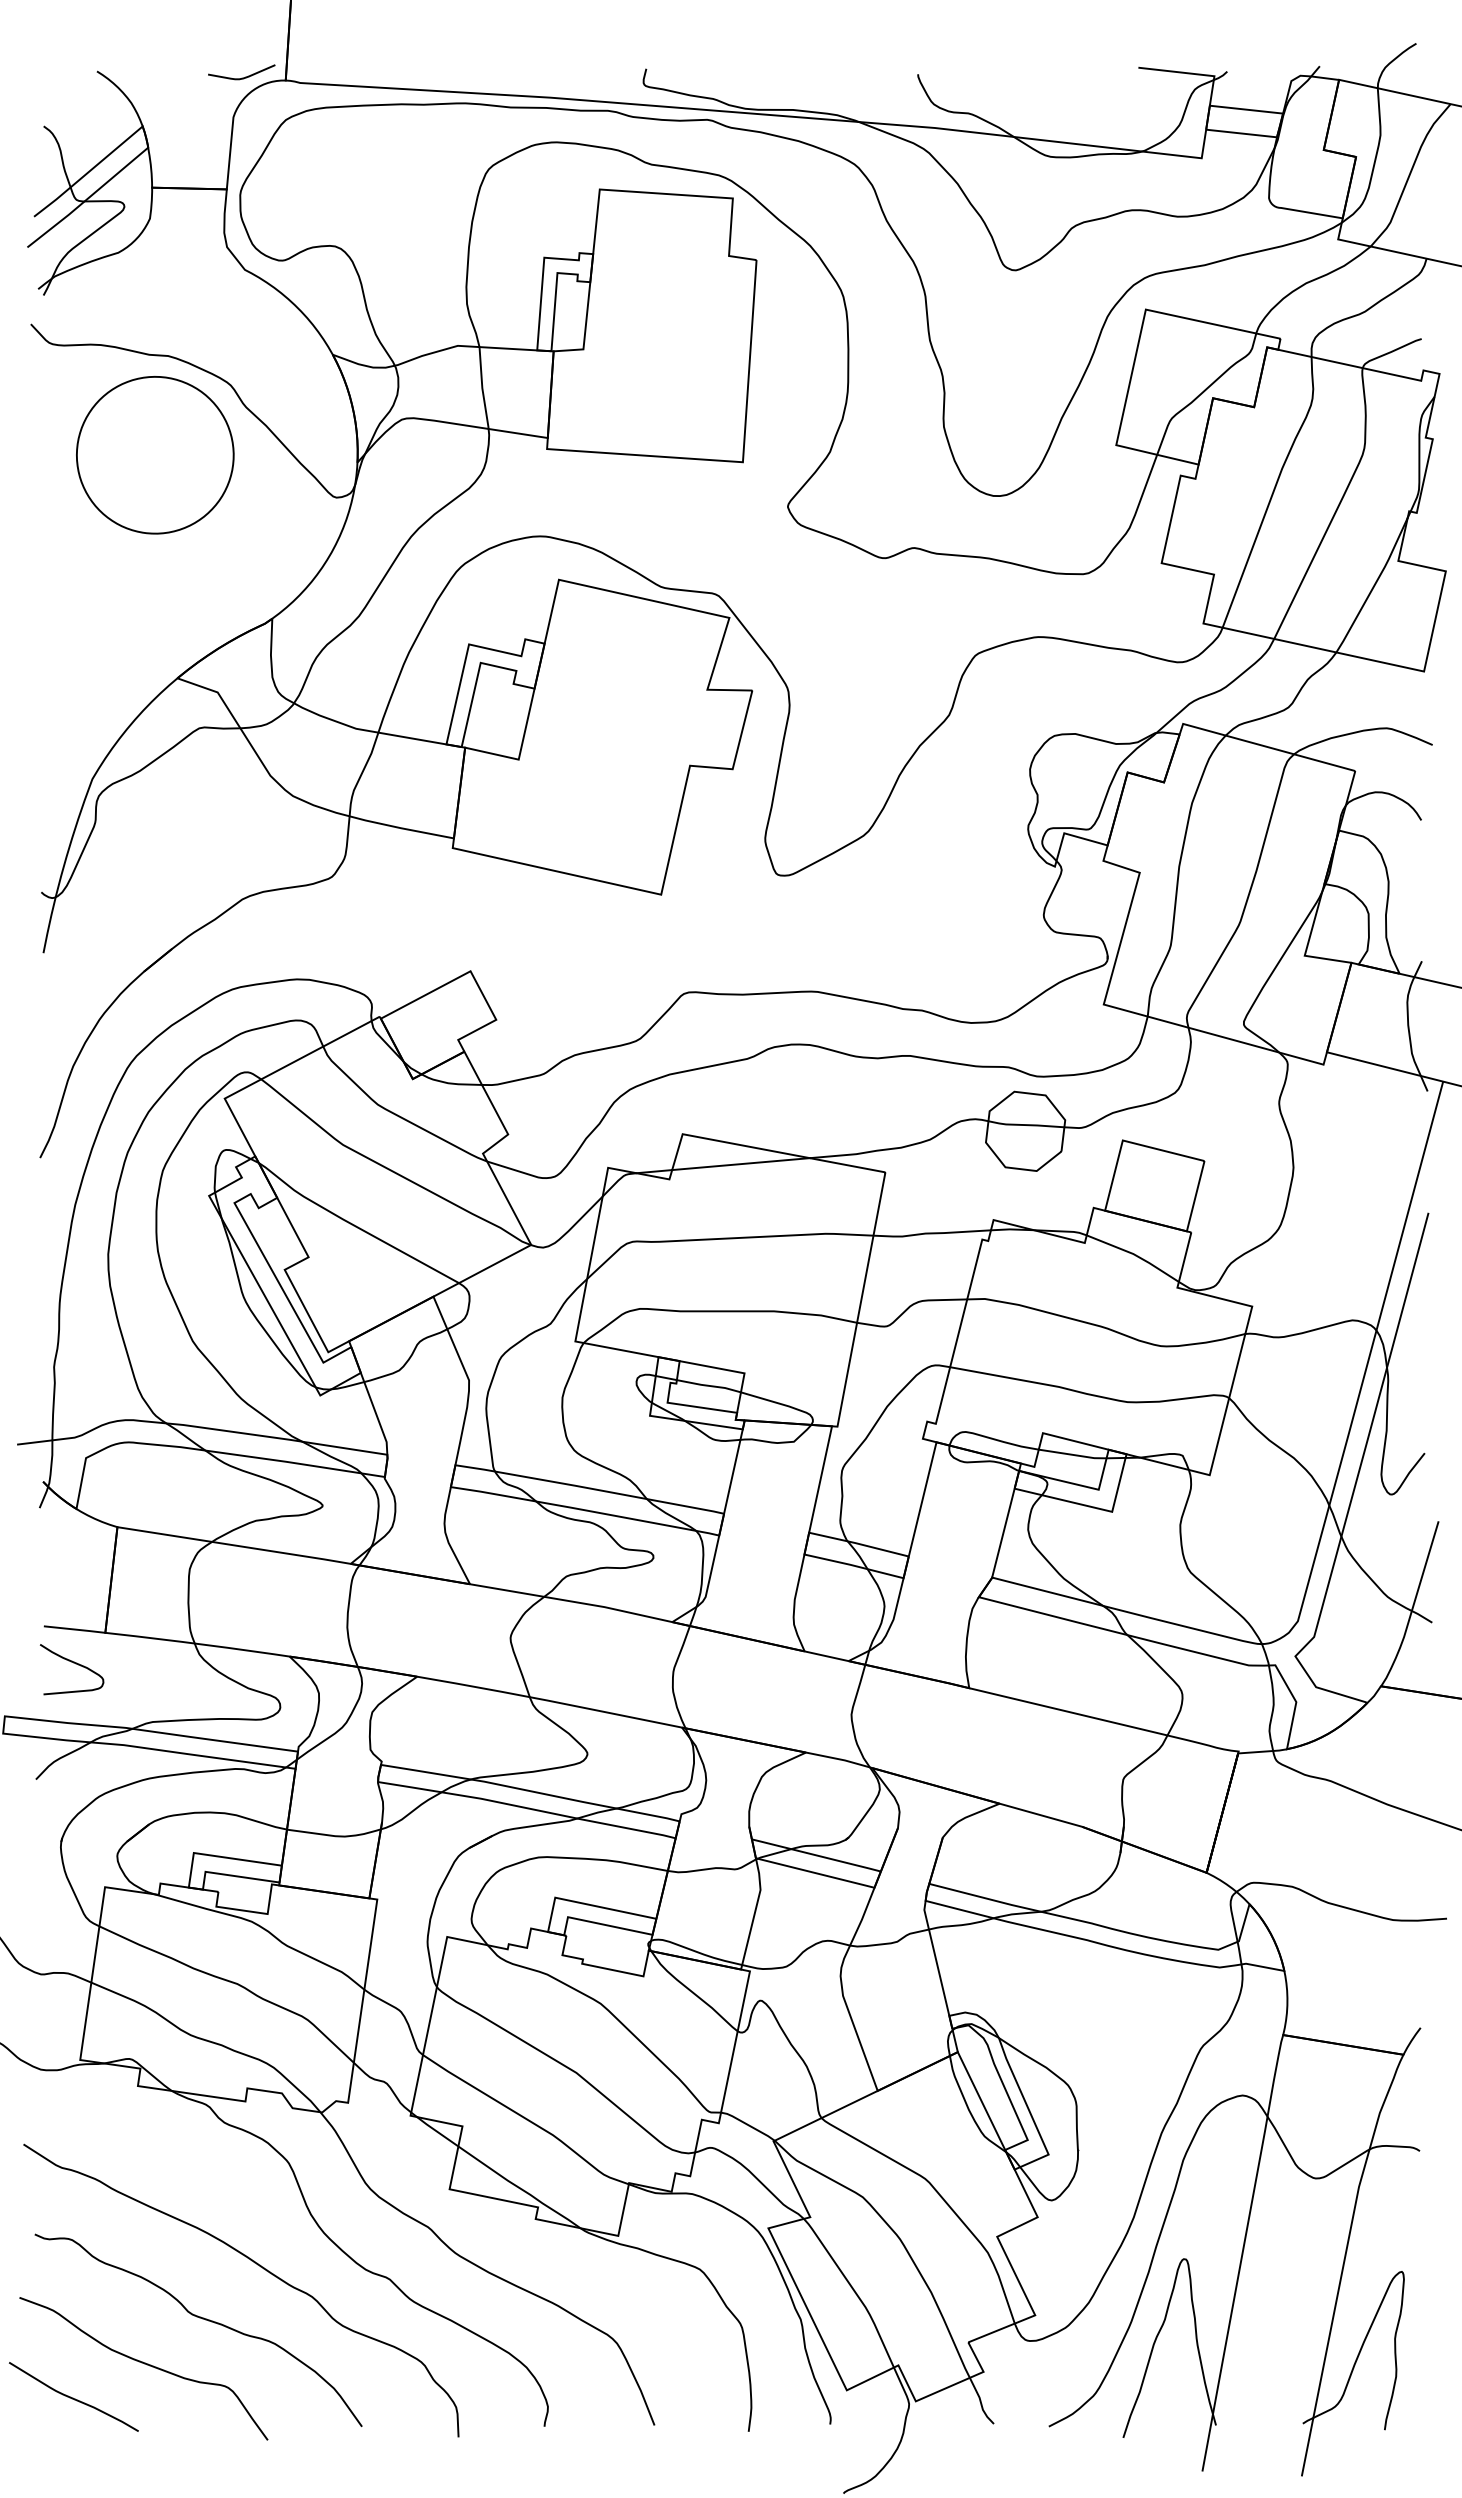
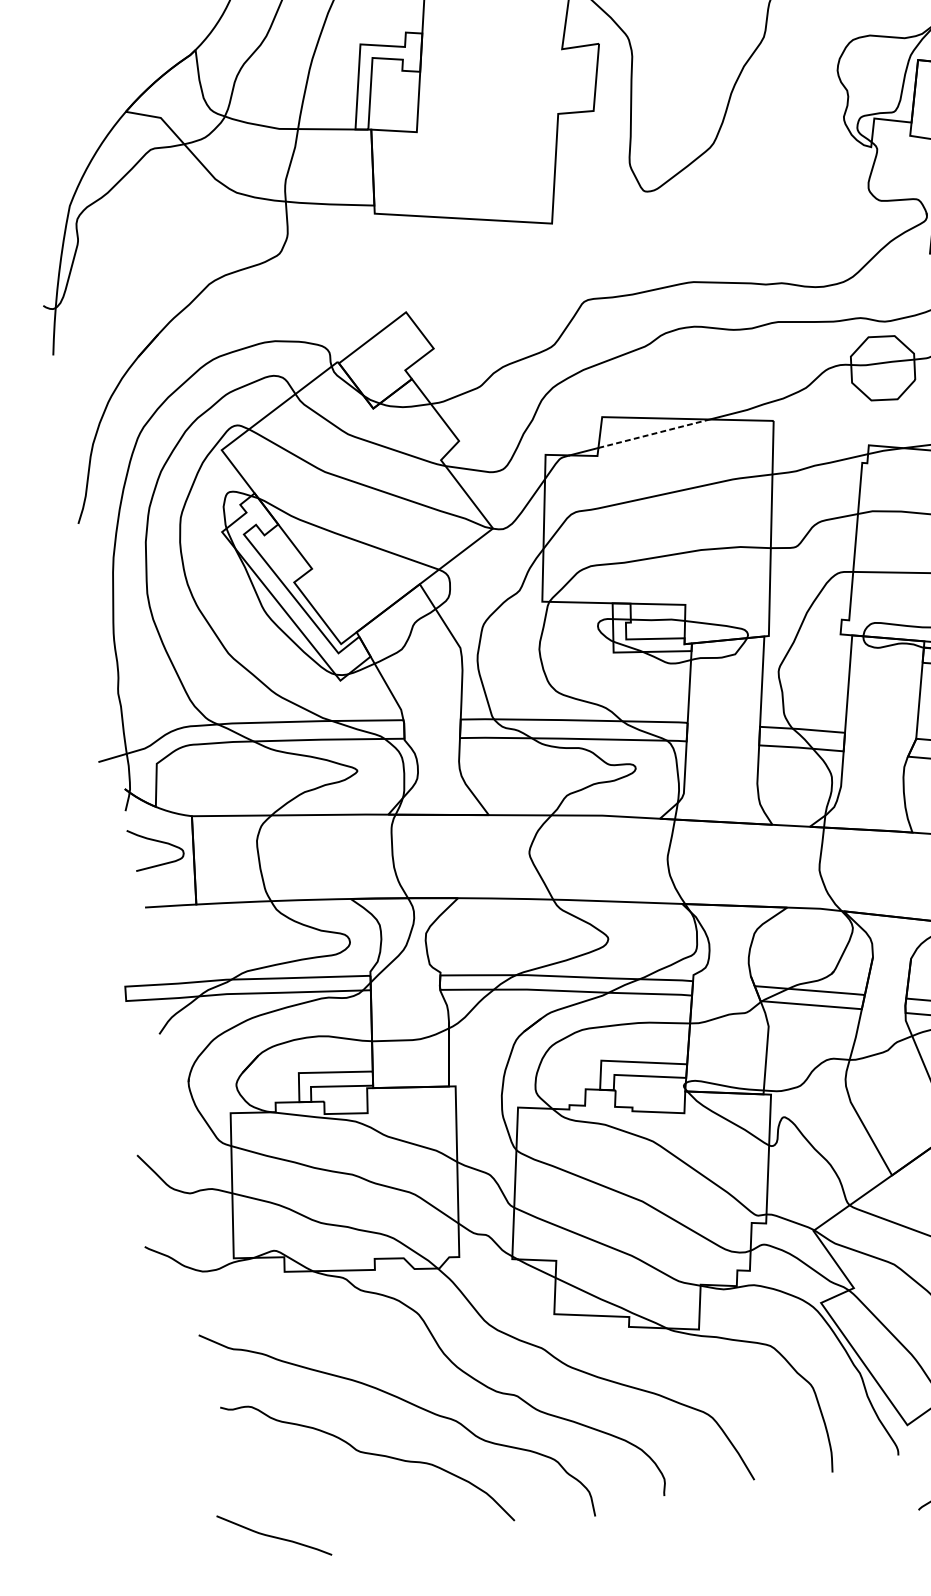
line: (741, 1164) -> (654, 434), solid -> dashed
curve: (75, 1664) -> (158, 842), moved
curve: (144, 2364) -> (327, 1499), removed

